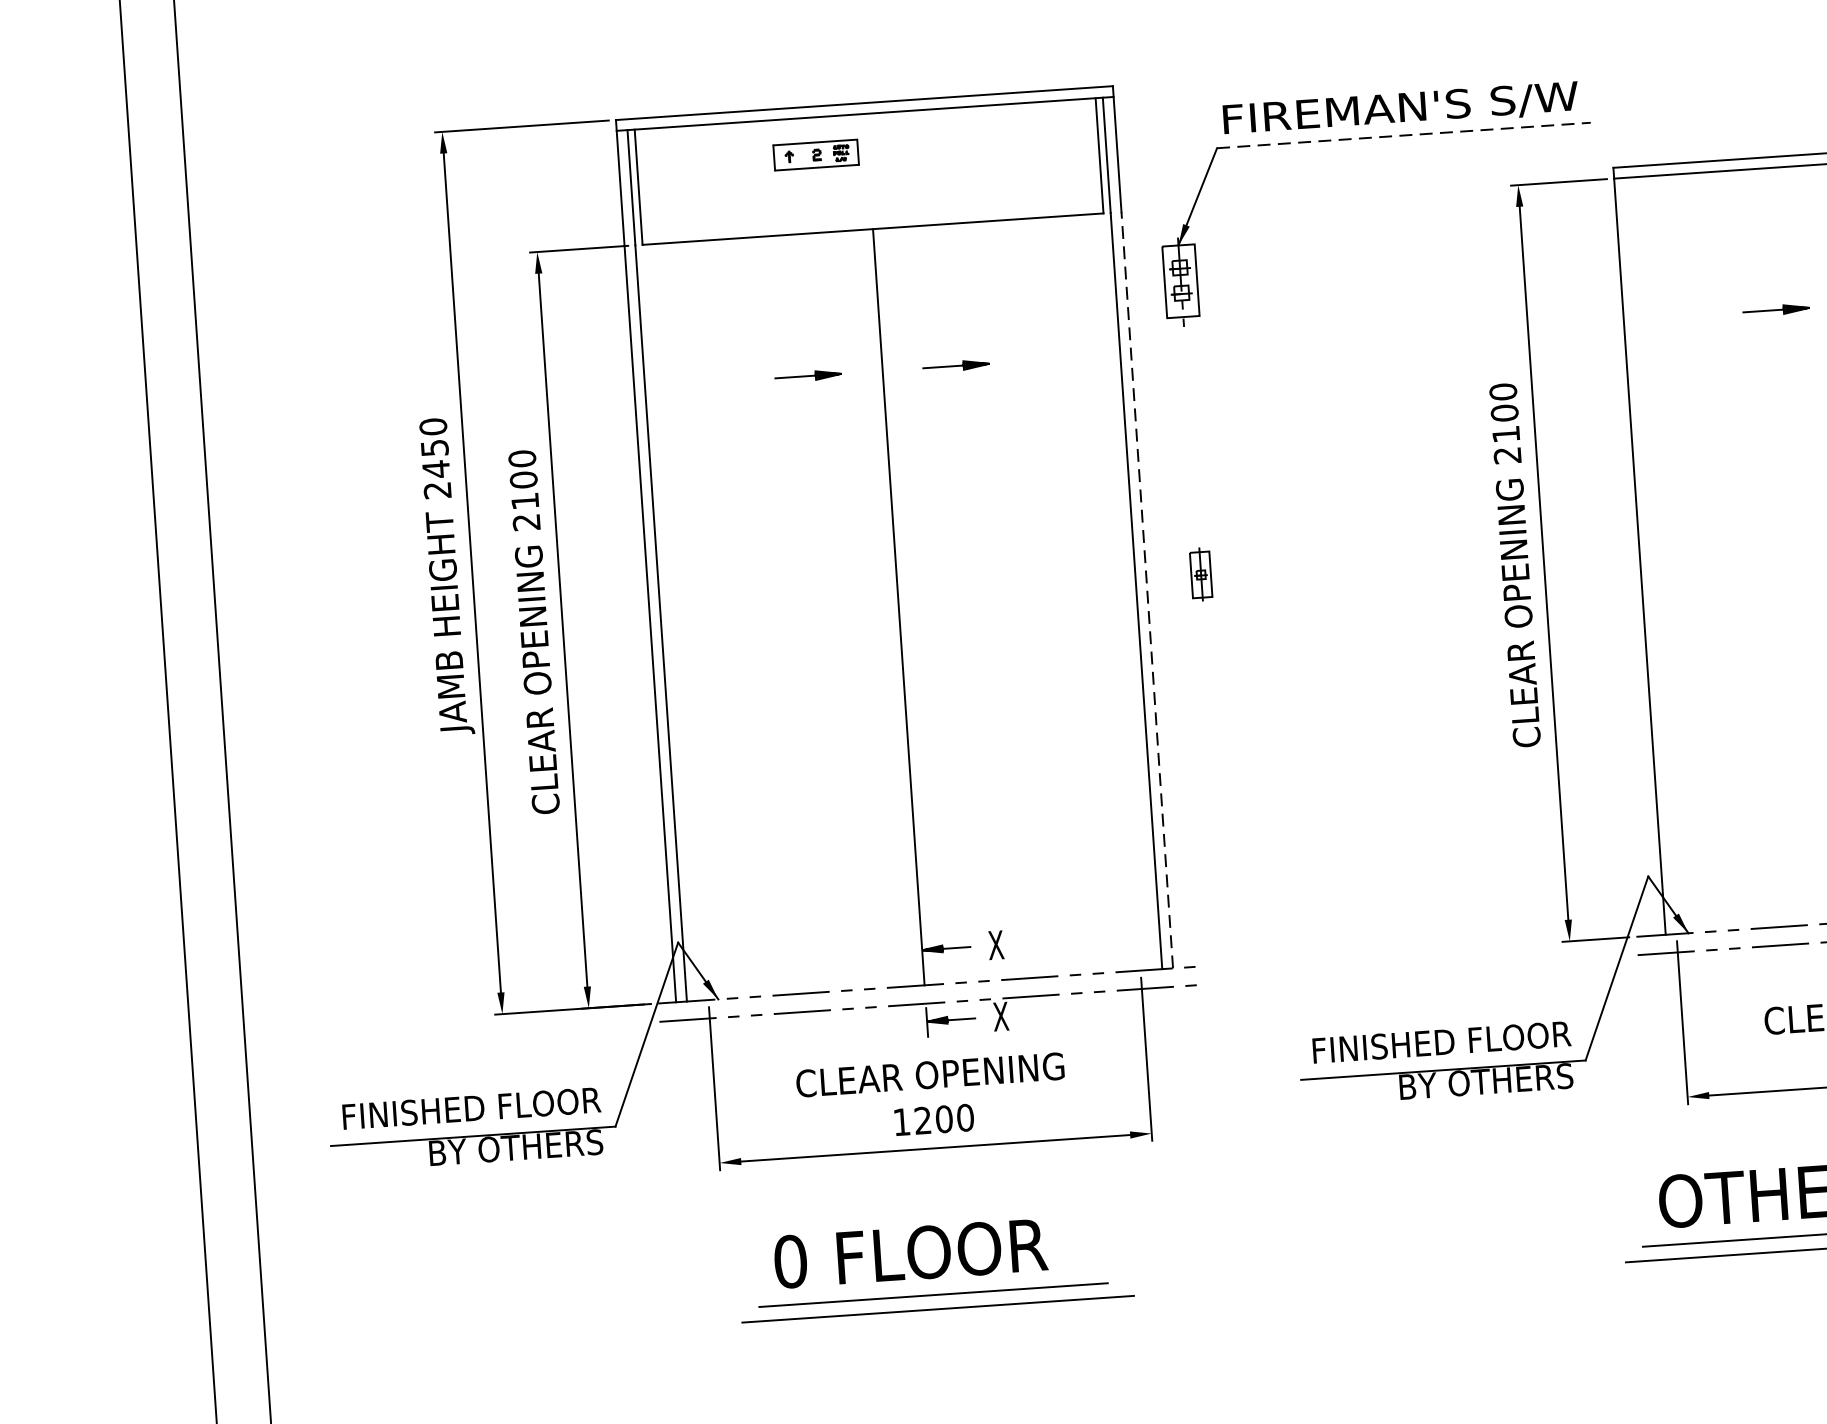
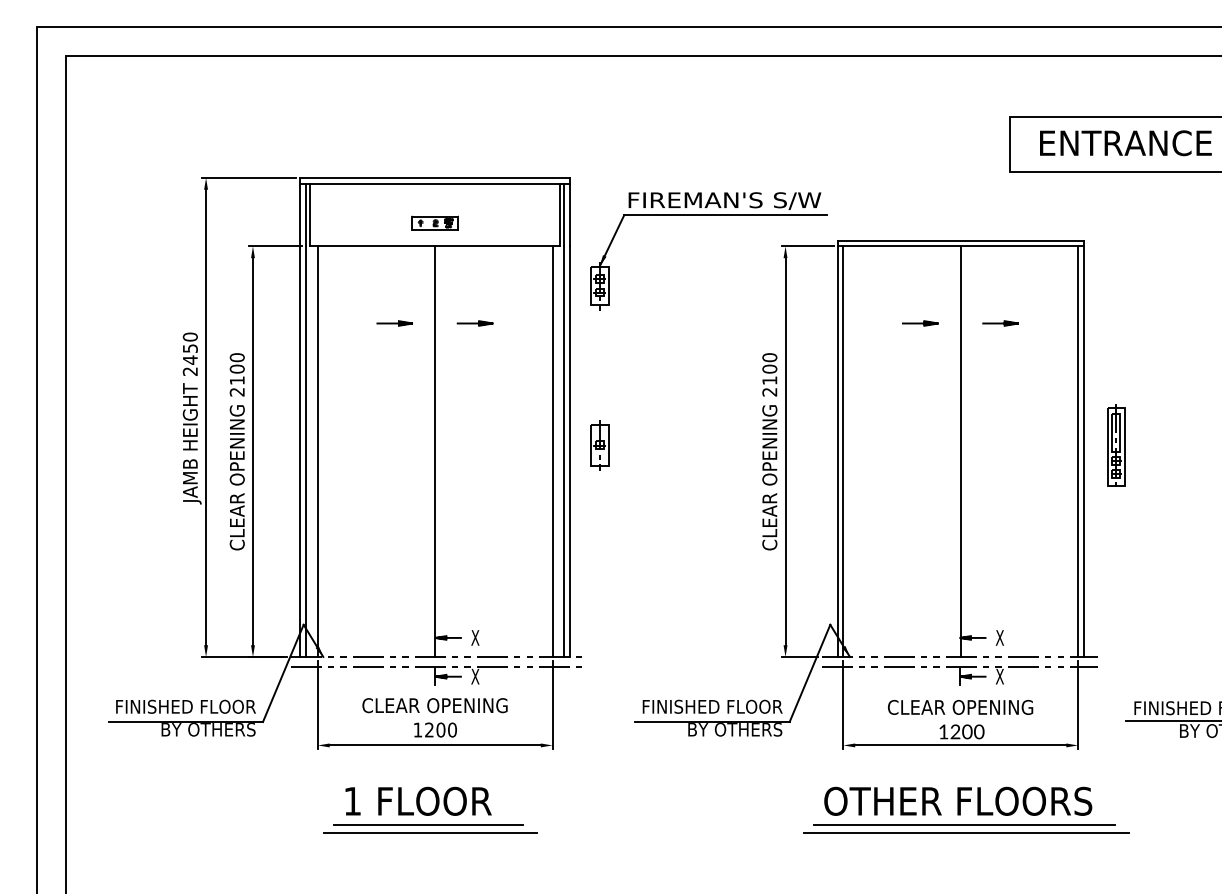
line: (1405, 135) -> (726, 215), dashed -> solid
part: (814, 153) -> (434, 222), moved
line: (1650, 555) -> (843, 451), added
part: (1200, 575) -> (599, 445), size x1.67
line: (1147, 589) -> (570, 451), dashed -> solid
line: (1114, 592) -> (552, 451), added
line: (681, 621) -> (317, 451), added
text: (790, 1260) -> (352, 800), 0 -> 1

